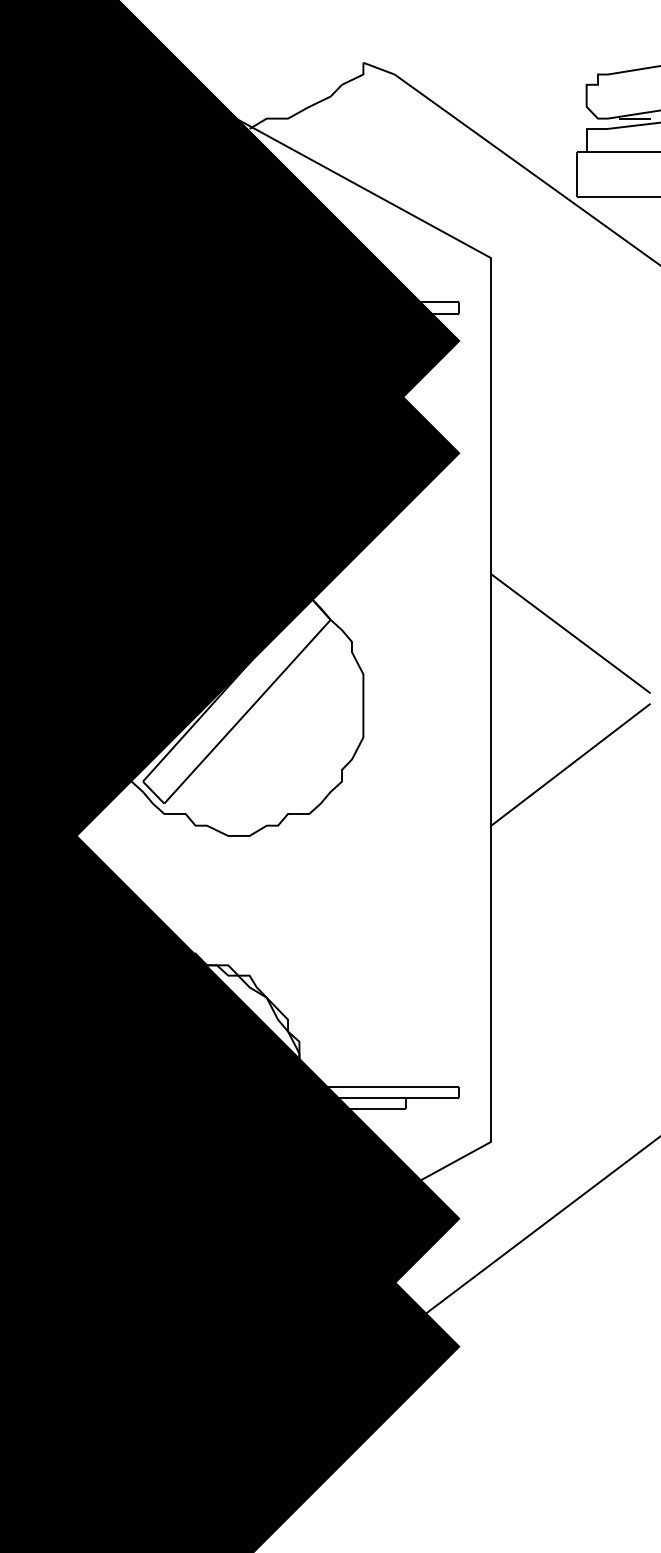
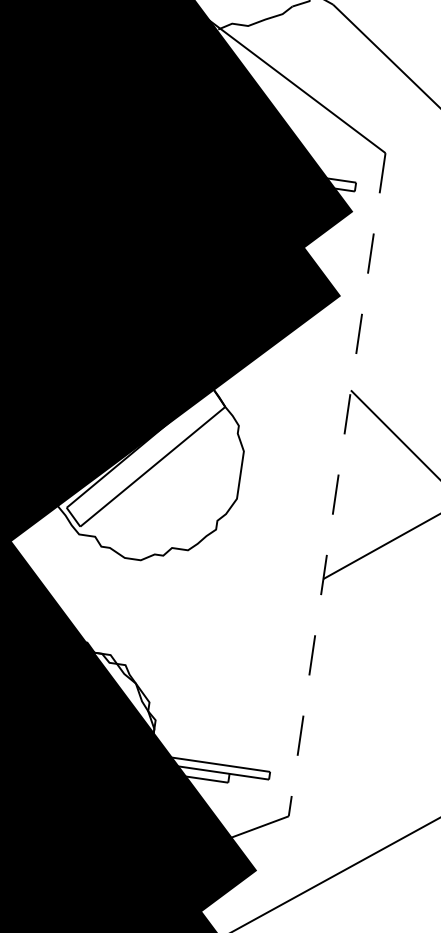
line: (491, 700) -> (337, 485), solid -> dashed

